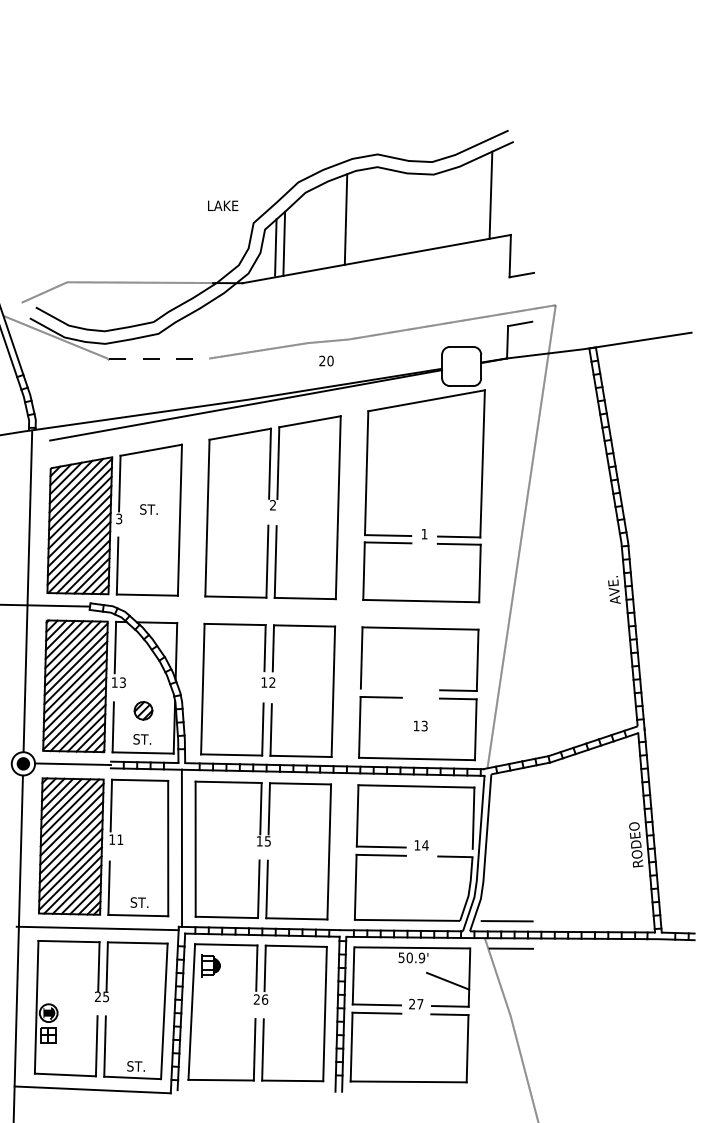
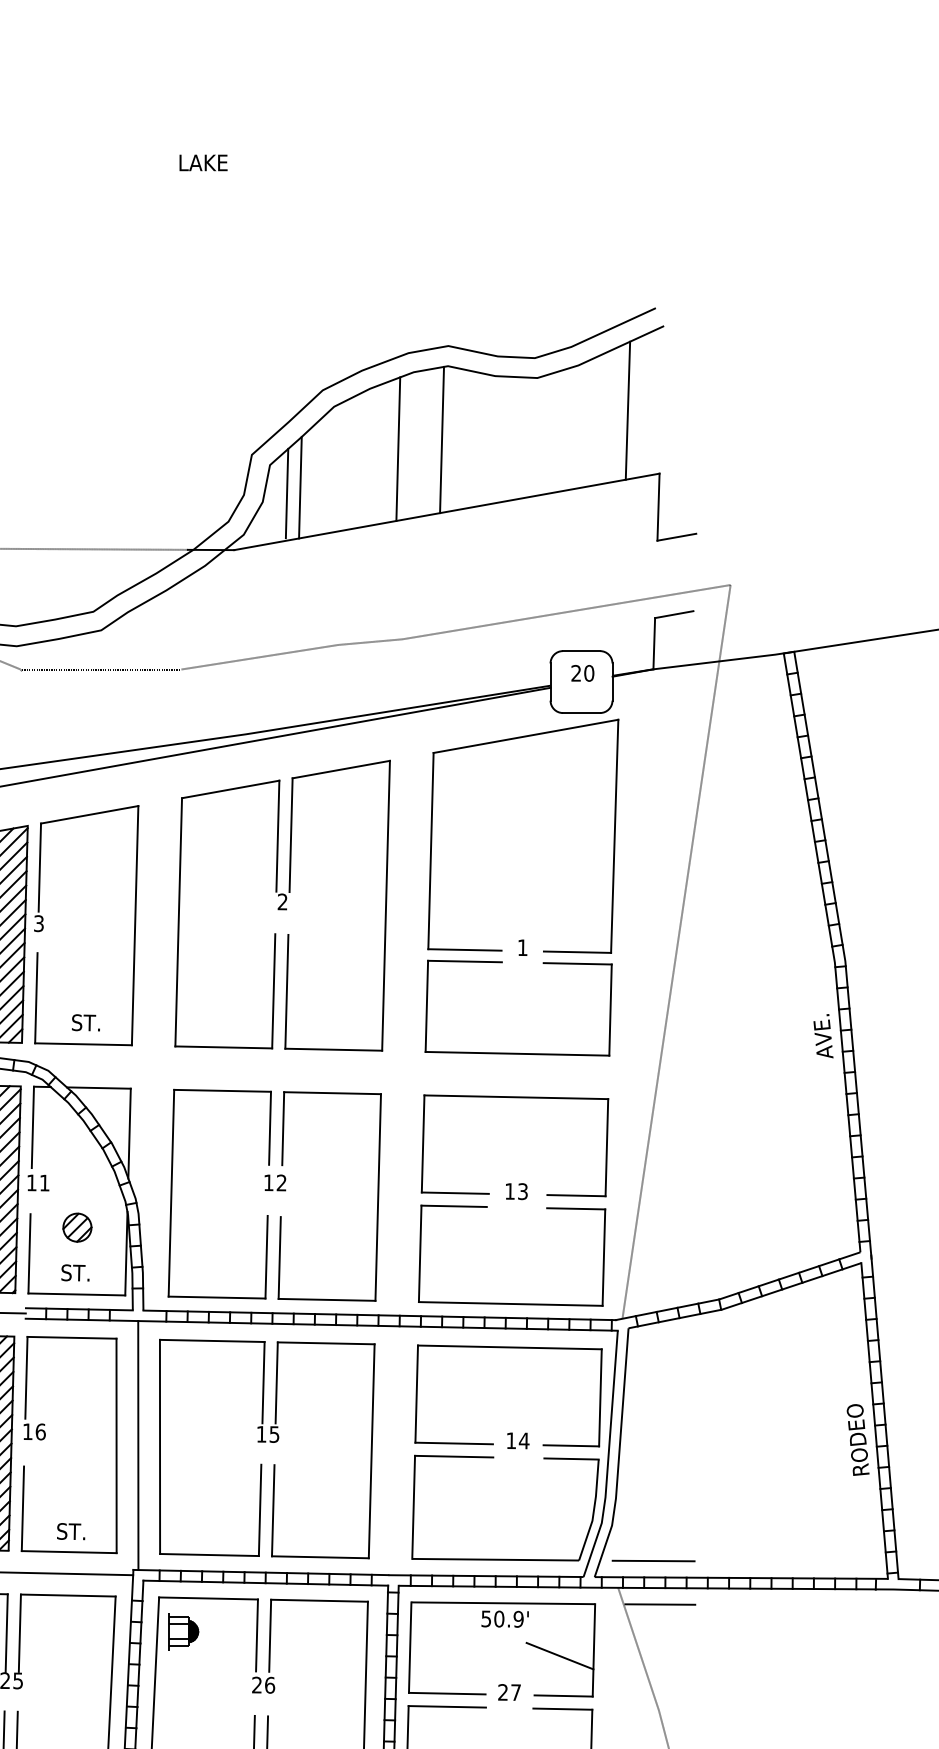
text: (223, 205) -> (204, 162), moved
line: (373, 213) -> (441, 439), added
text: (326, 360) -> (582, 672), moved
text: (148, 509) -> (85, 1022), moved
text: (122, 682) -> (44, 1182), 13 -> 11
line: (381, 688) -> (454, 1192), added
text: (420, 725) -> (516, 1190), moved
text: (120, 839) -> (40, 1431), 11 -> 16
line: (454, 848) -> (570, 1445), added

